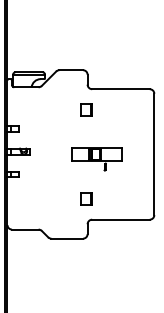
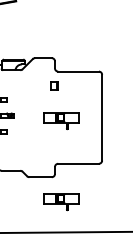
part: (86, 198) -> (54, 148), removed
part: (96, 274) -> (61, 202), added

